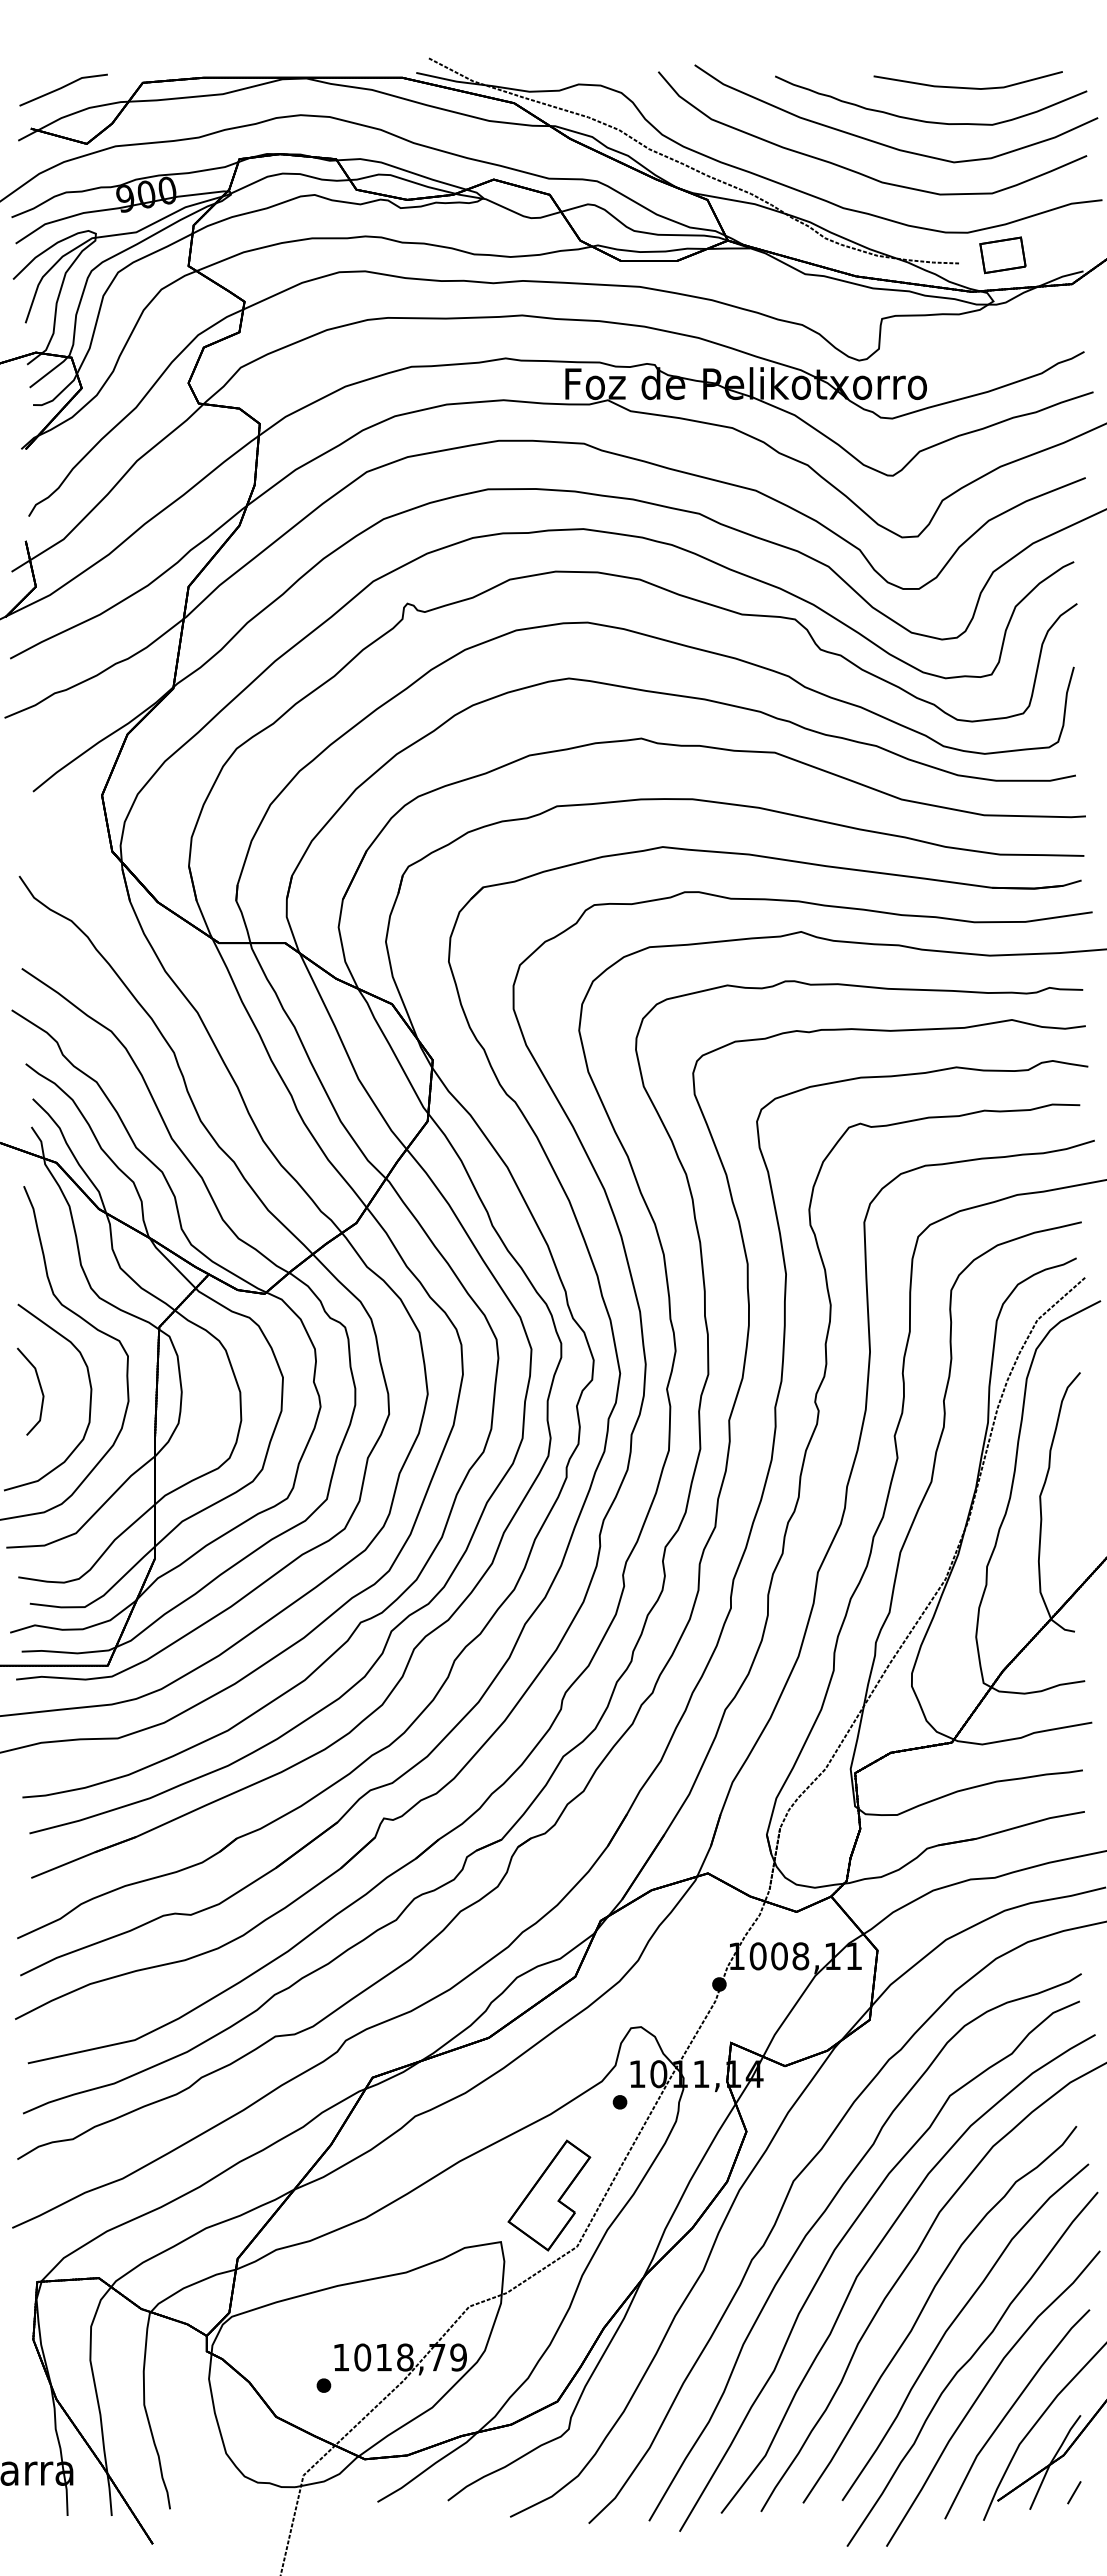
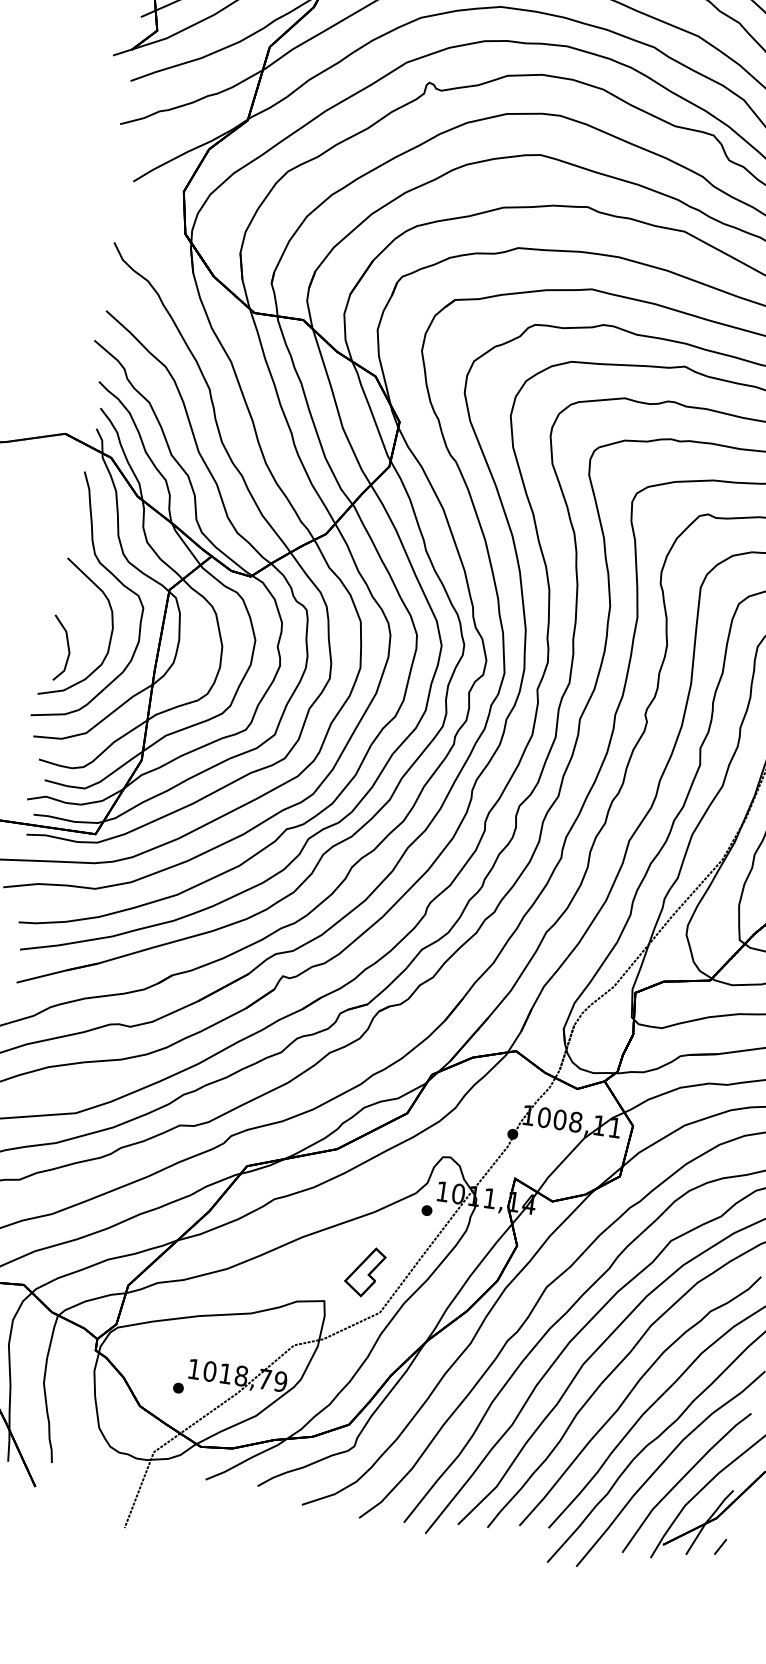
part: (40, 1390) -> (67, 648), moved
part: (549, 2195) -> (365, 1271), size x0.6

